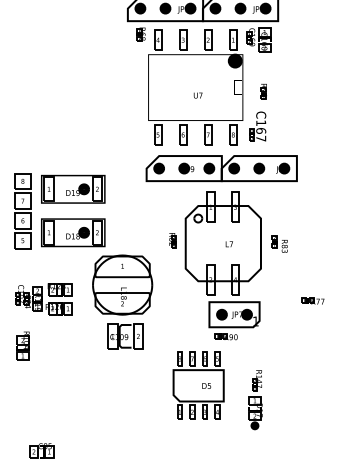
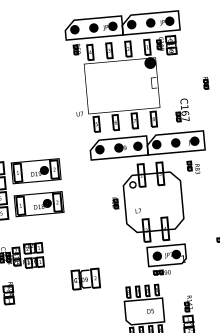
part: (263, 91) -> (205, 82), moved
text: (197, 95) -> (79, 114), moved
part: (257, 126) -> (182, 110), moved
part: (279, 243) -> (193, 167), moved
text: (228, 244) -> (137, 211), moved
part: (122, 284) -> (79, 240), removed

